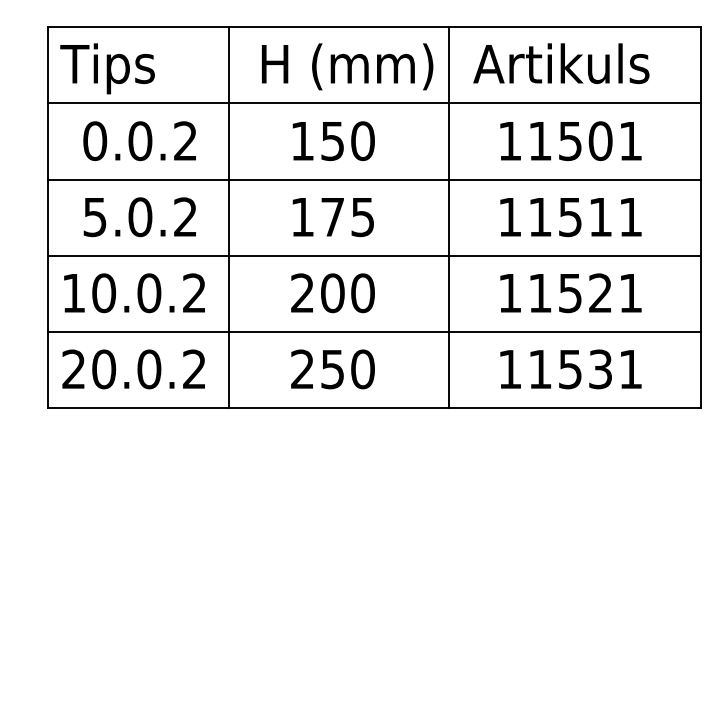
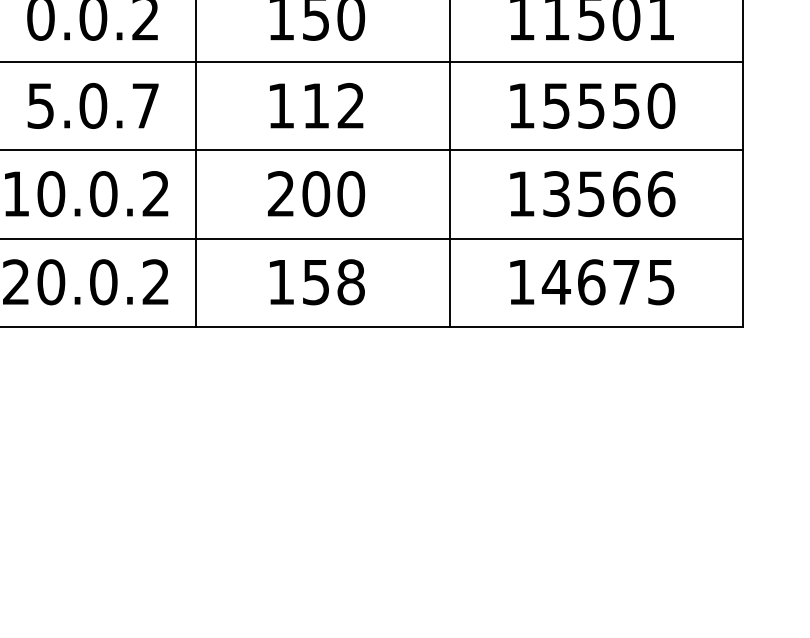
text: (185, 216) -> (145, 105), 5.0.2 -> 5.0.7
text: (347, 217) -> (333, 106), 175 -> 112
text: (585, 217) -> (608, 106), 11511 -> 15550
text: (585, 293) -> (608, 194), 11521 -> 13566
text: (332, 369) -> (315, 282), 250 -> 158
text: (584, 369) -> (607, 282), 11531 -> 14675

